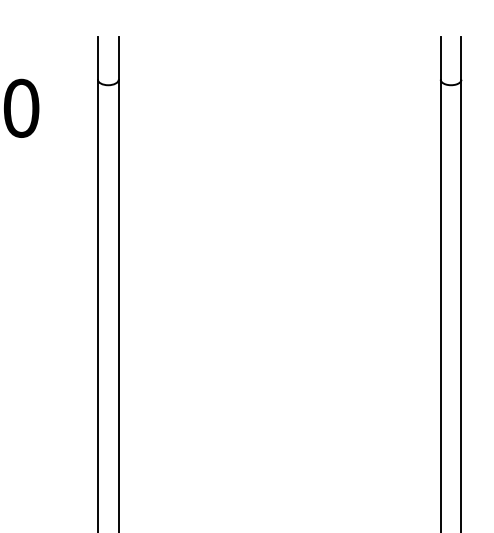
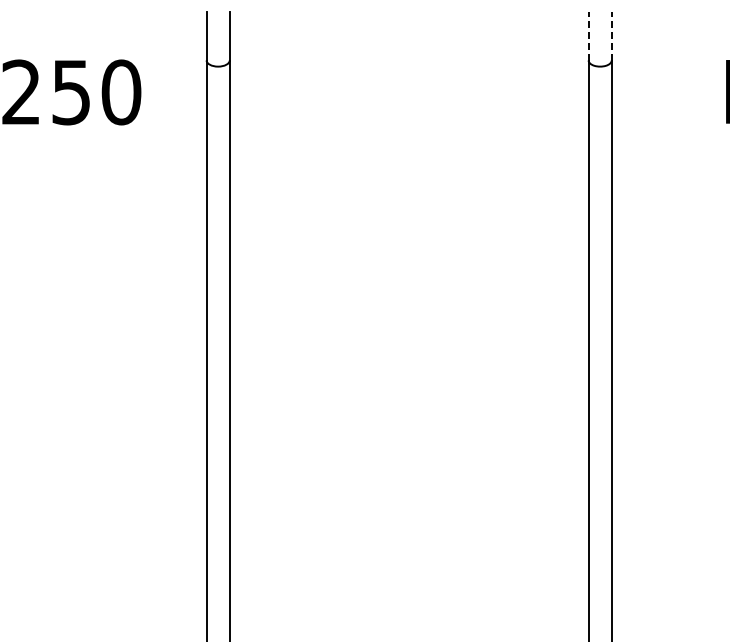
line: (440, 57) -> (588, 35), solid -> dashed
line: (461, 57) -> (611, 35), solid -> dashed

